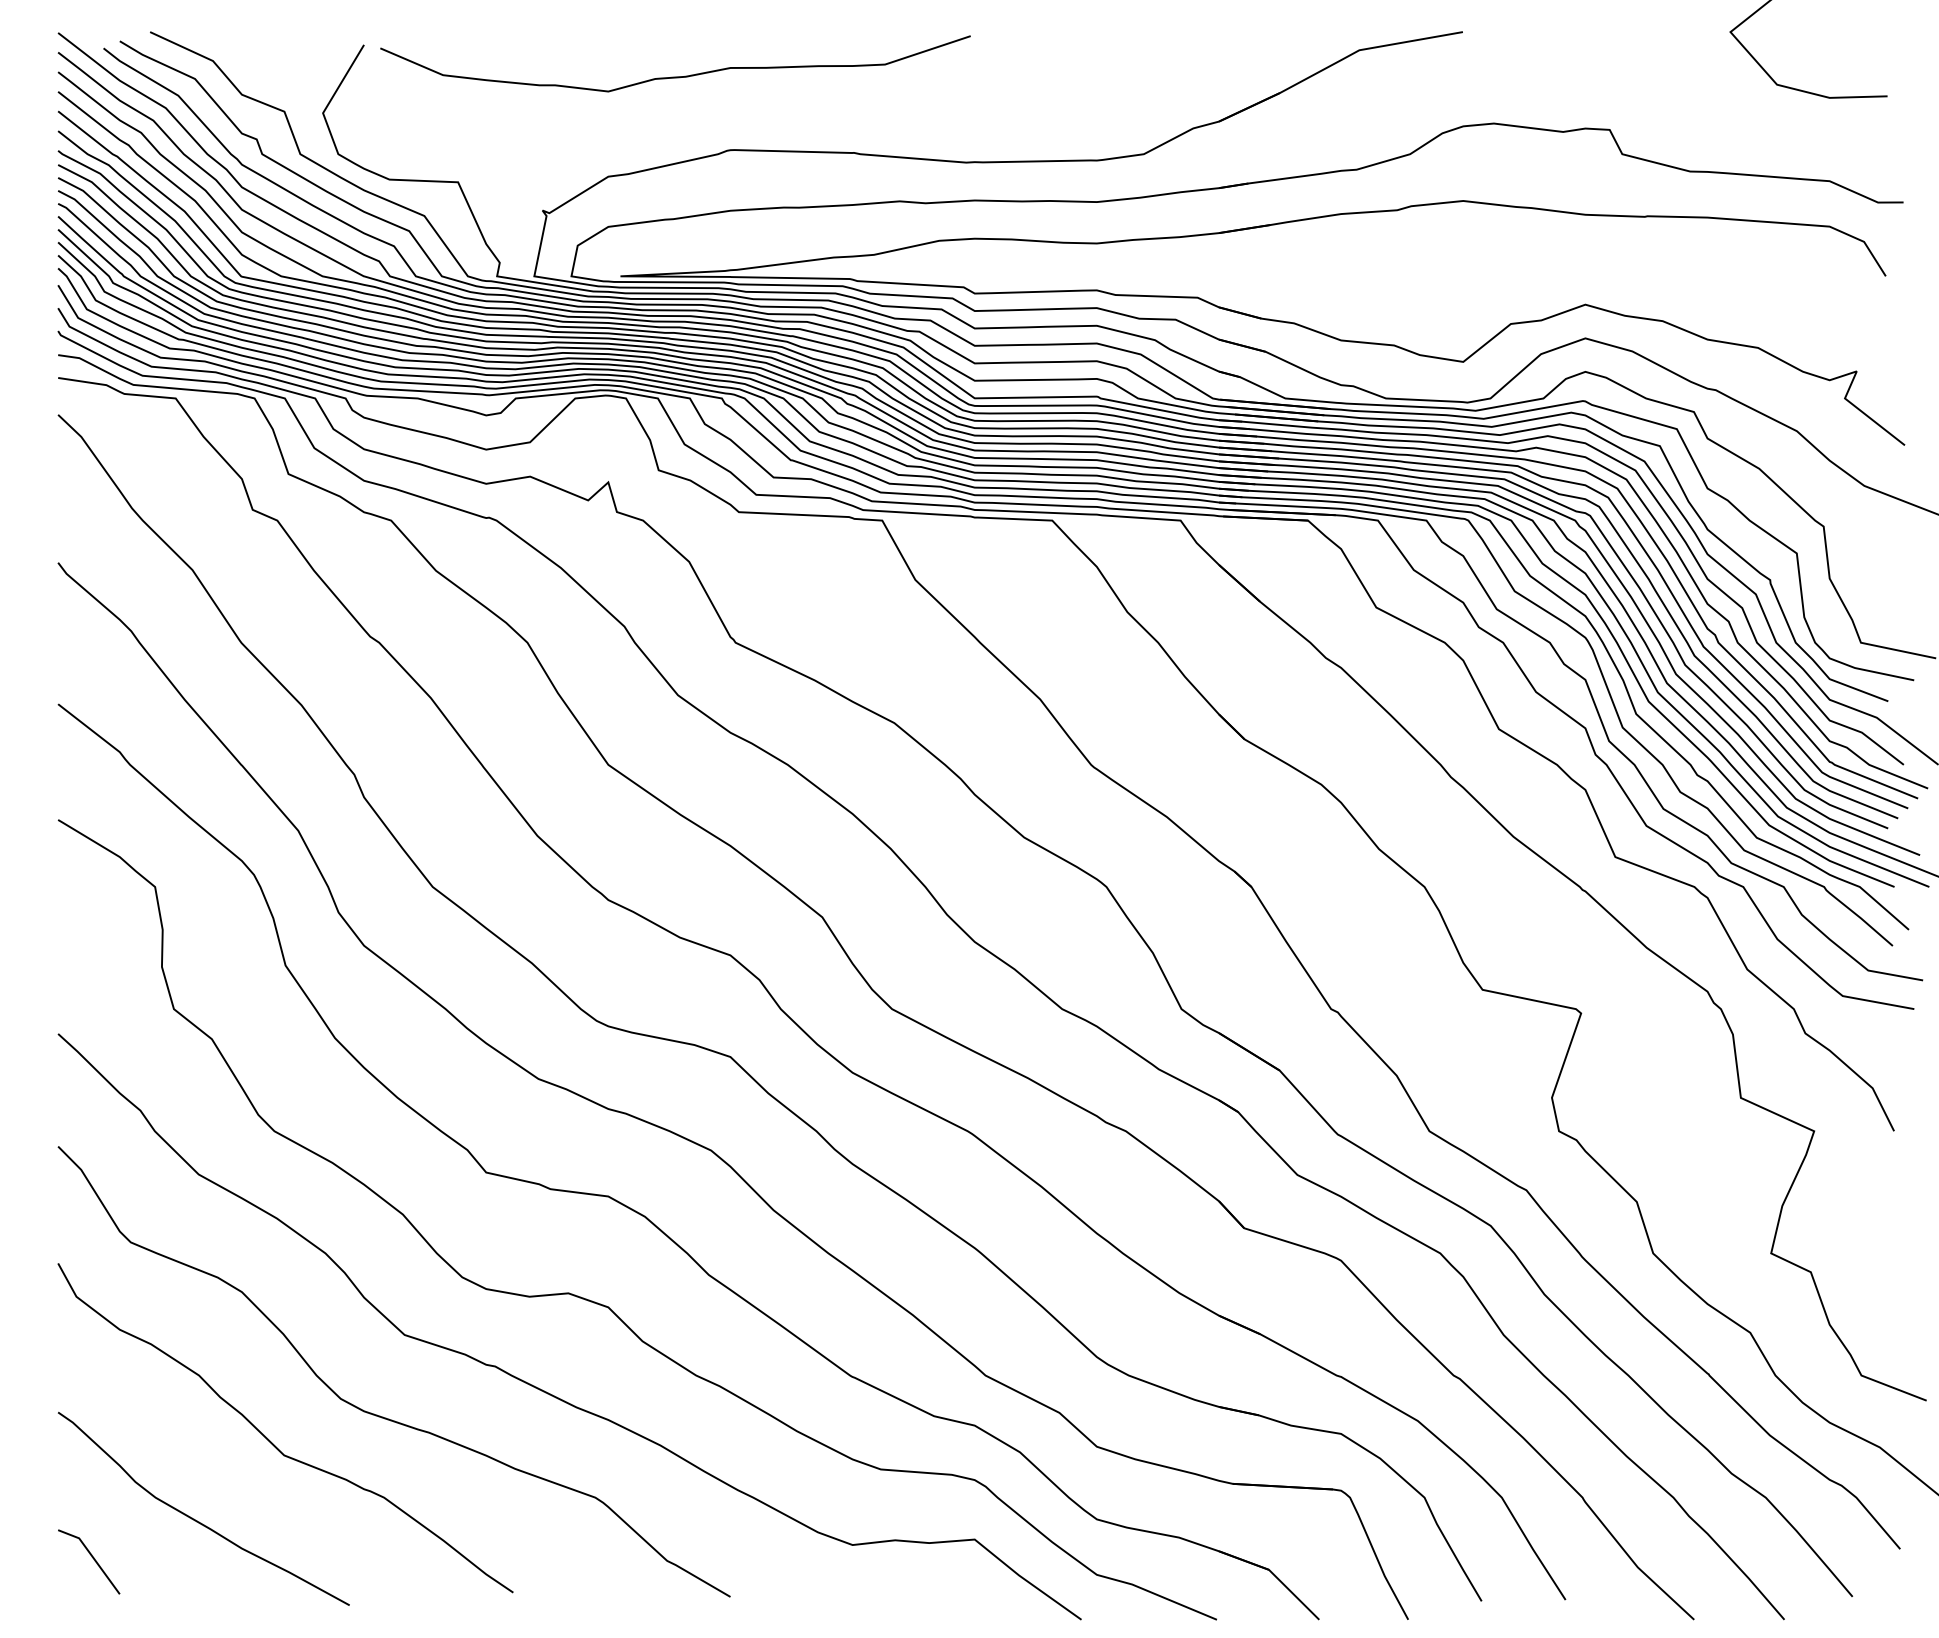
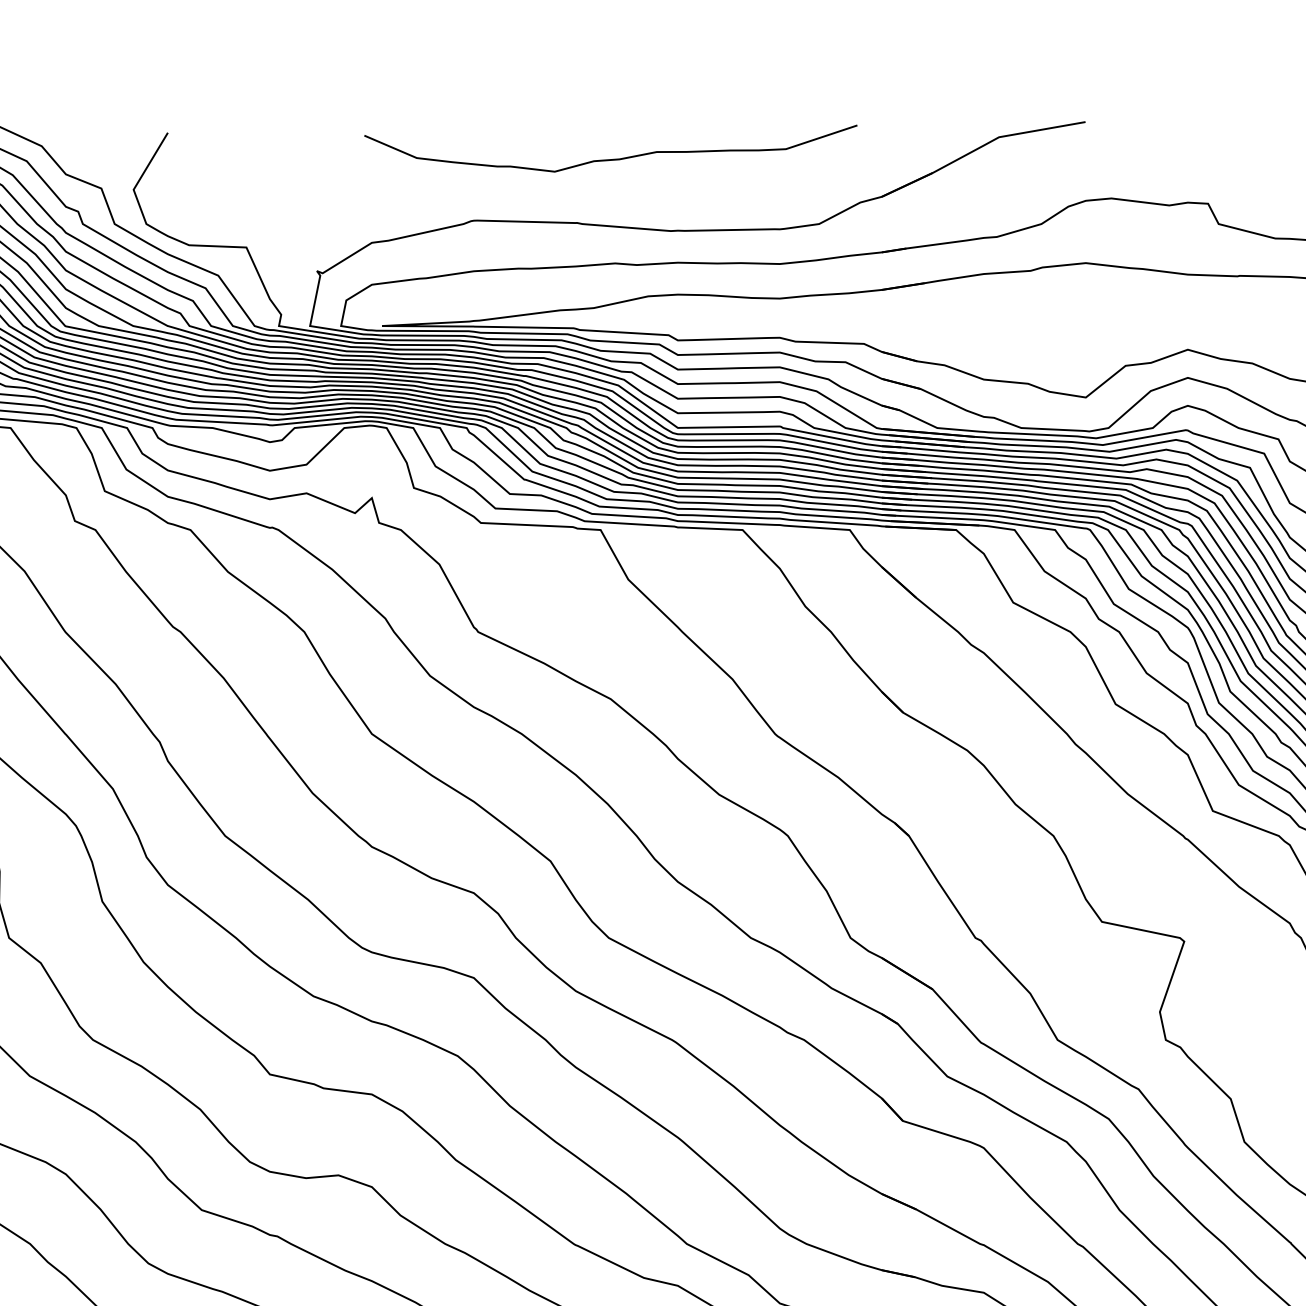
curve: (675, 76) -> (610, 159), moved

